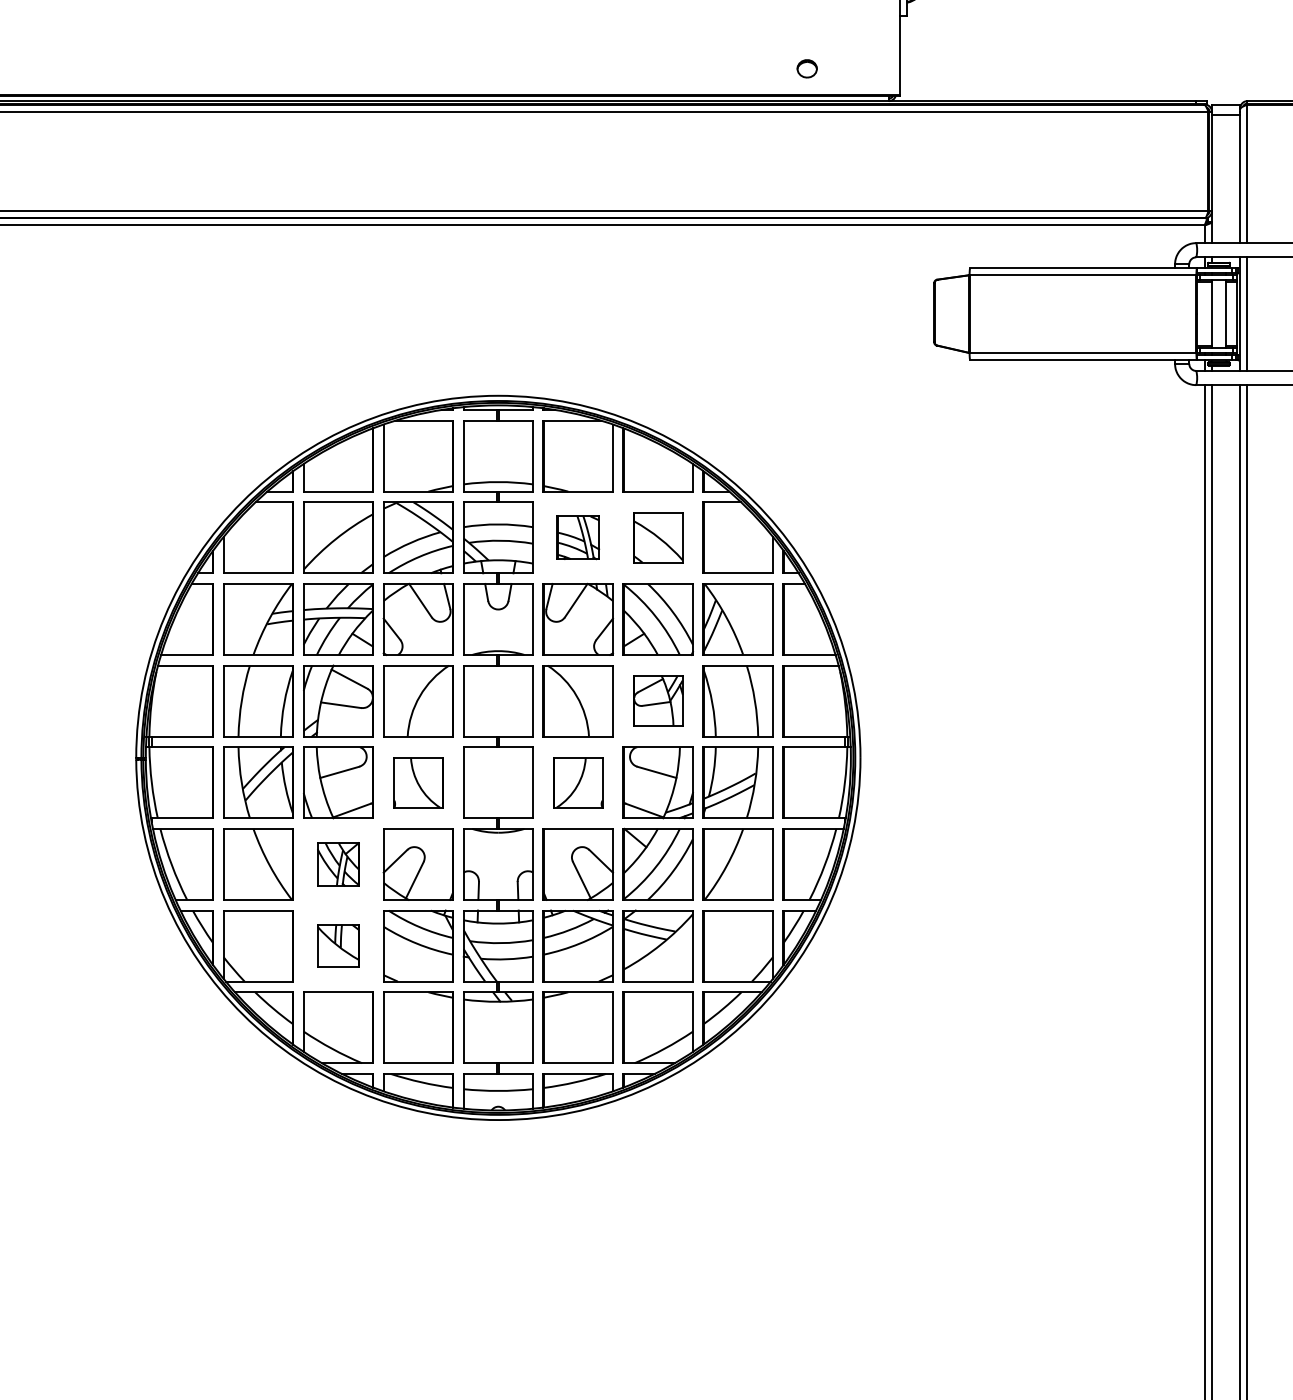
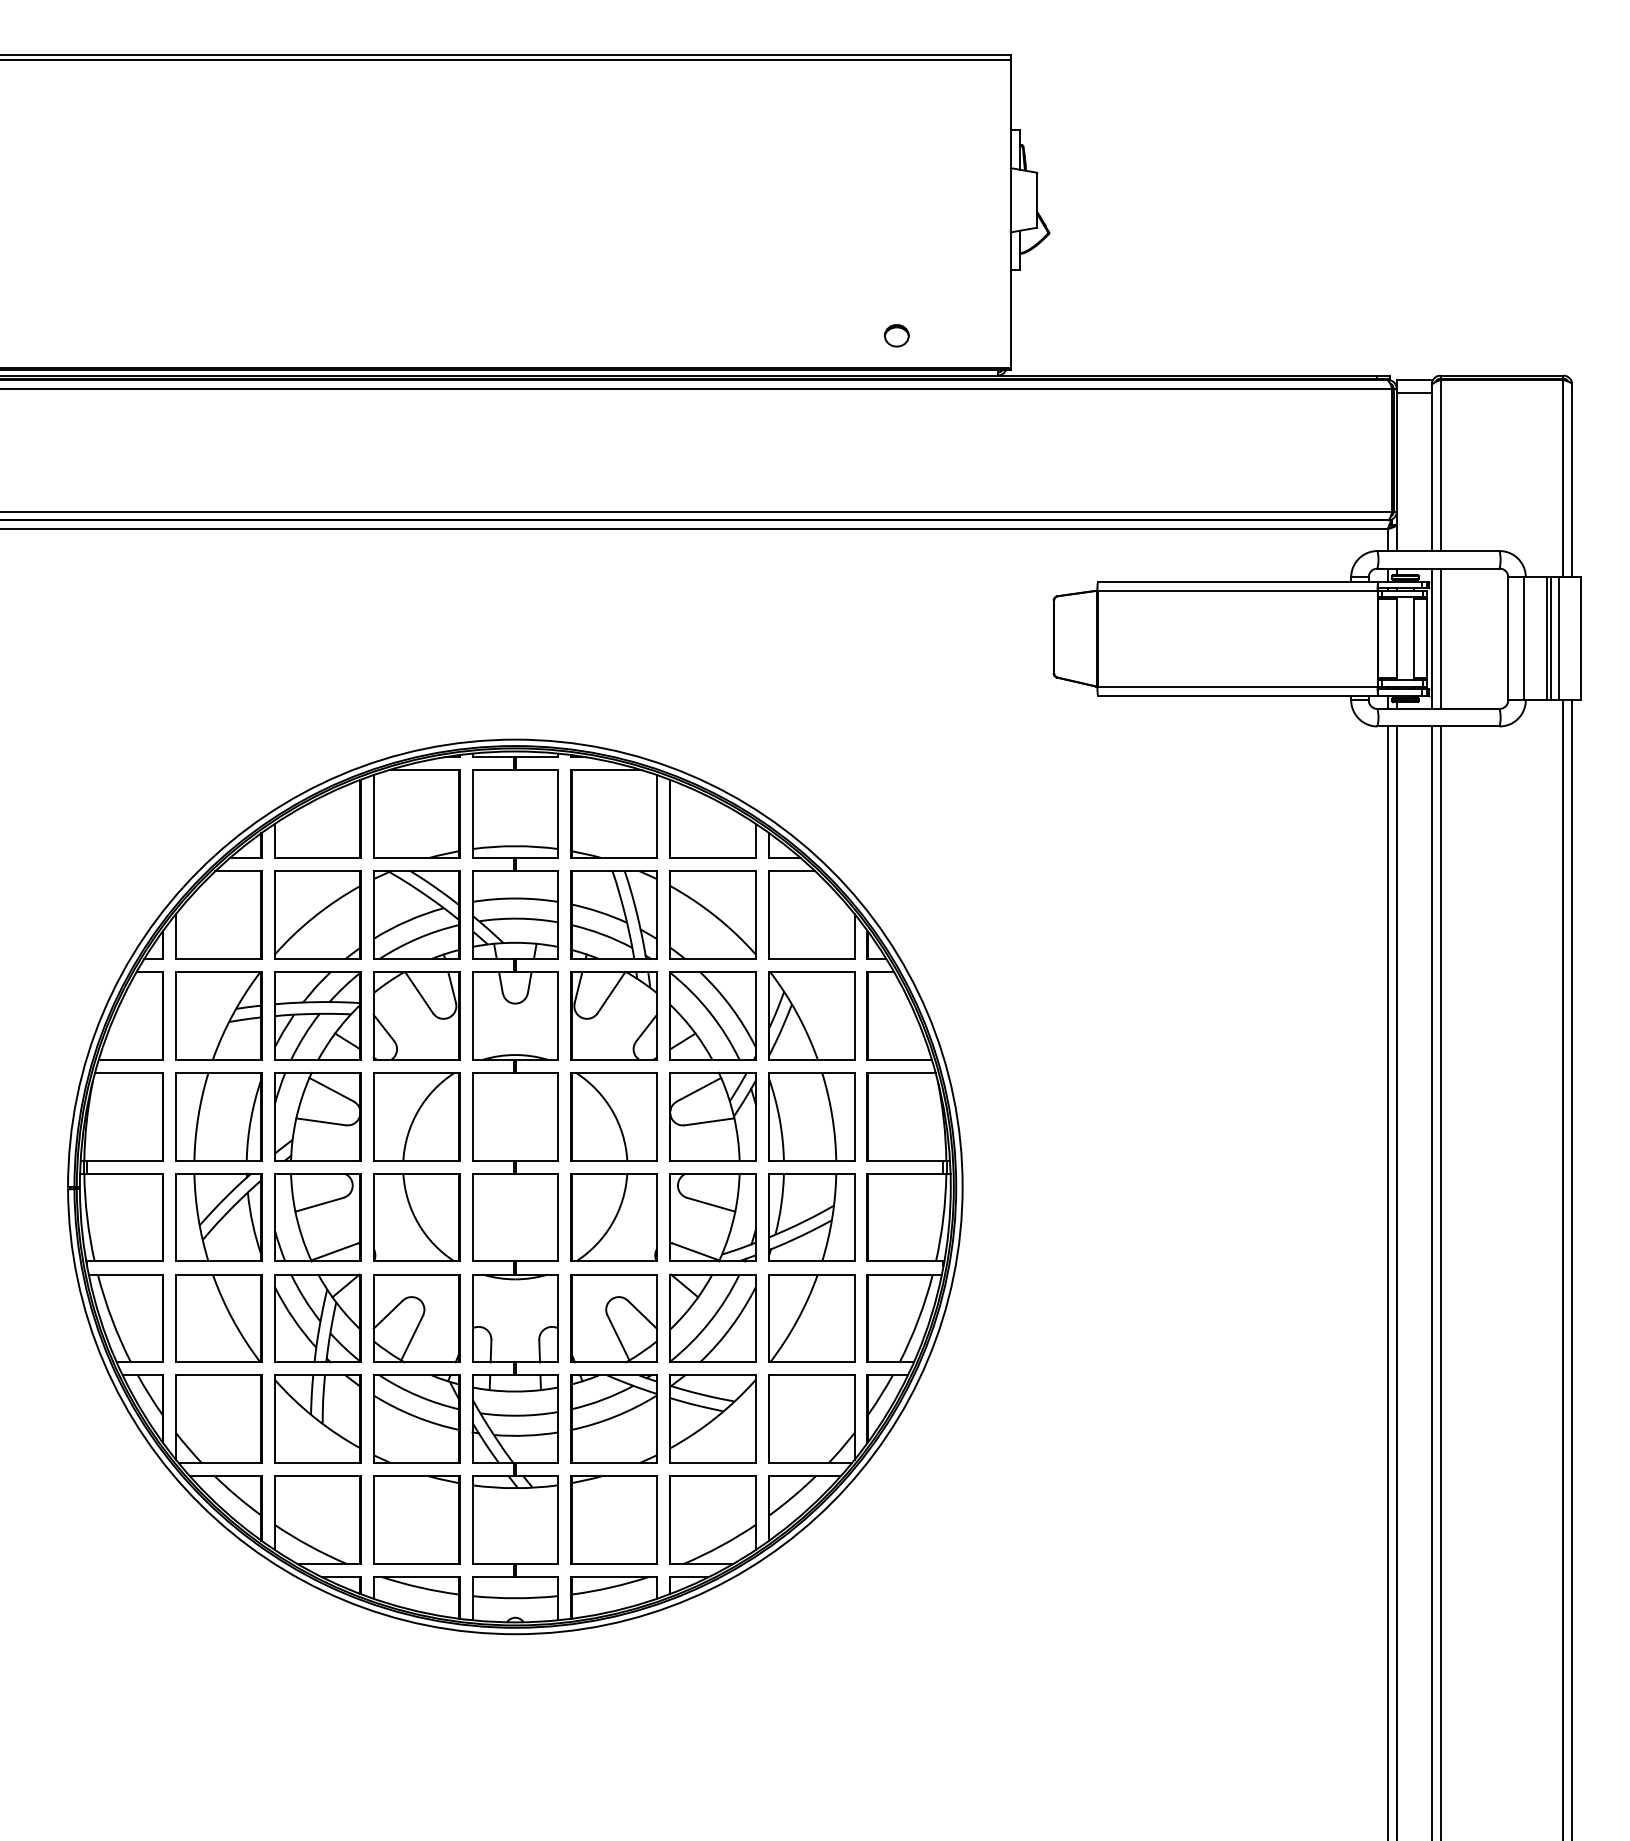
part: (577, 537) -> (613, 914), size x1.67
part: (657, 537) -> (712, 914), size x1.43
part: (657, 700) -> (712, 1116), size x1.43
part: (418, 782) -> (416, 1217), size x1.43
part: (577, 782) -> (613, 1217), size x1.43
part: (338, 864) -> (317, 1318), size x1.67
part: (338, 945) -> (317, 1418), size x1.67

